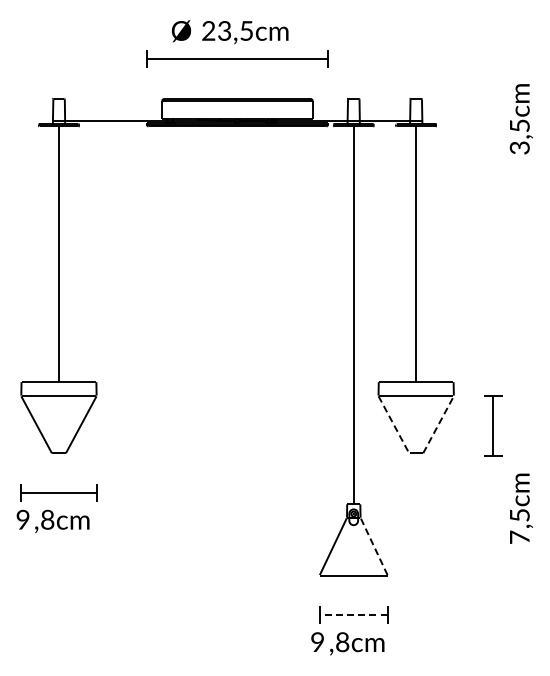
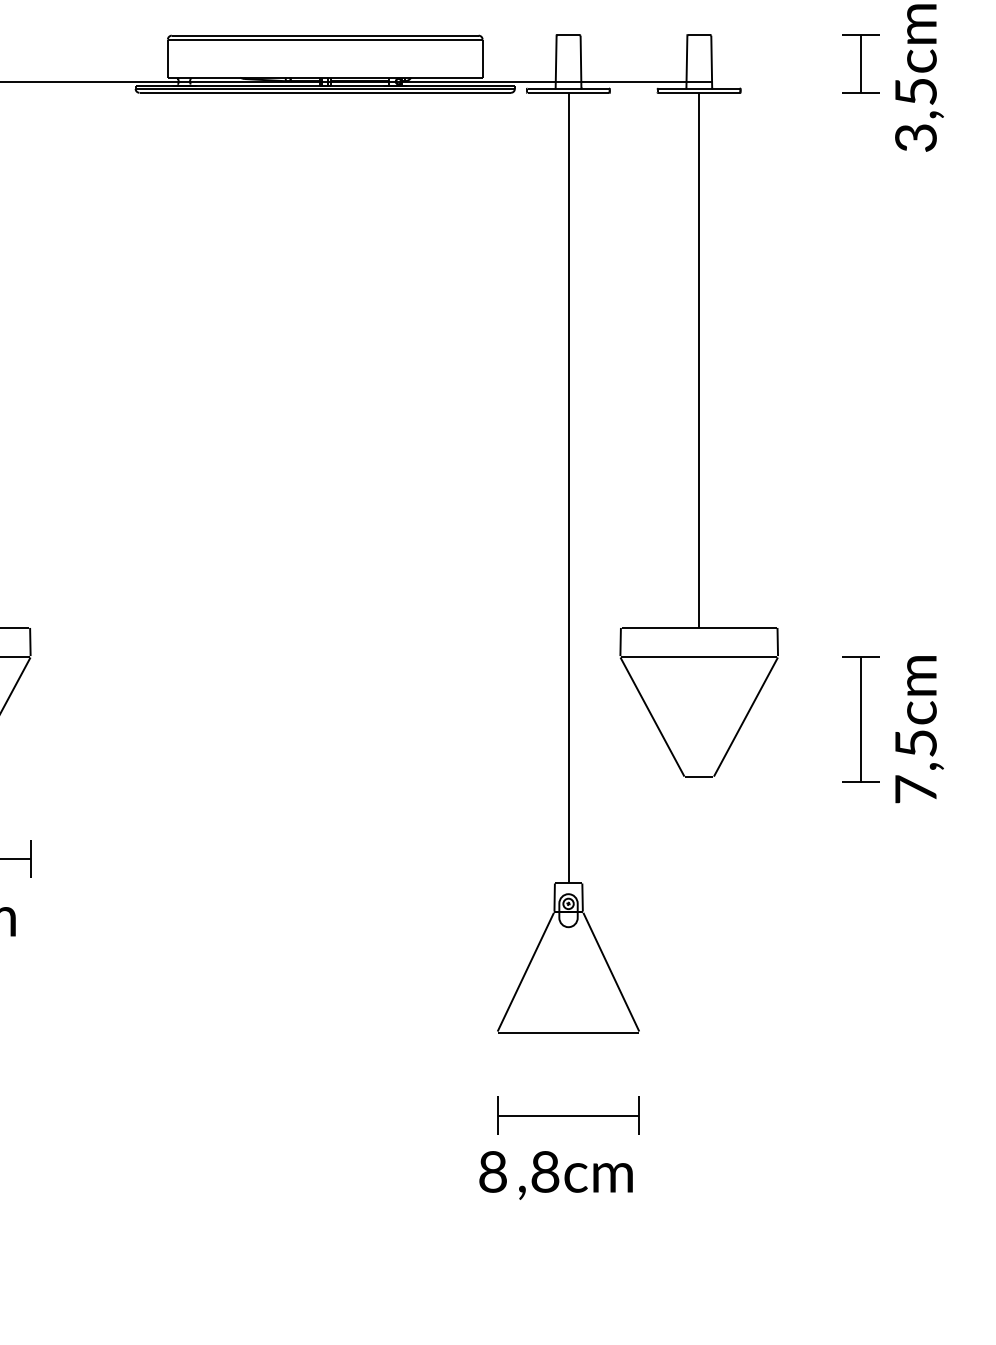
part: (493, 112) -> (860, 63), added
line: (438, 424) -> (745, 716), dashed -> solid
line: (394, 425) -> (653, 718), dashed -> solid
text: (521, 508) -> (919, 729), moved
line: (373, 546) -> (609, 971), dashed -> solid
line: (353, 615) -> (568, 1116), dashed -> solid
text: (317, 643) -> (492, 1174), 9 -> 8

